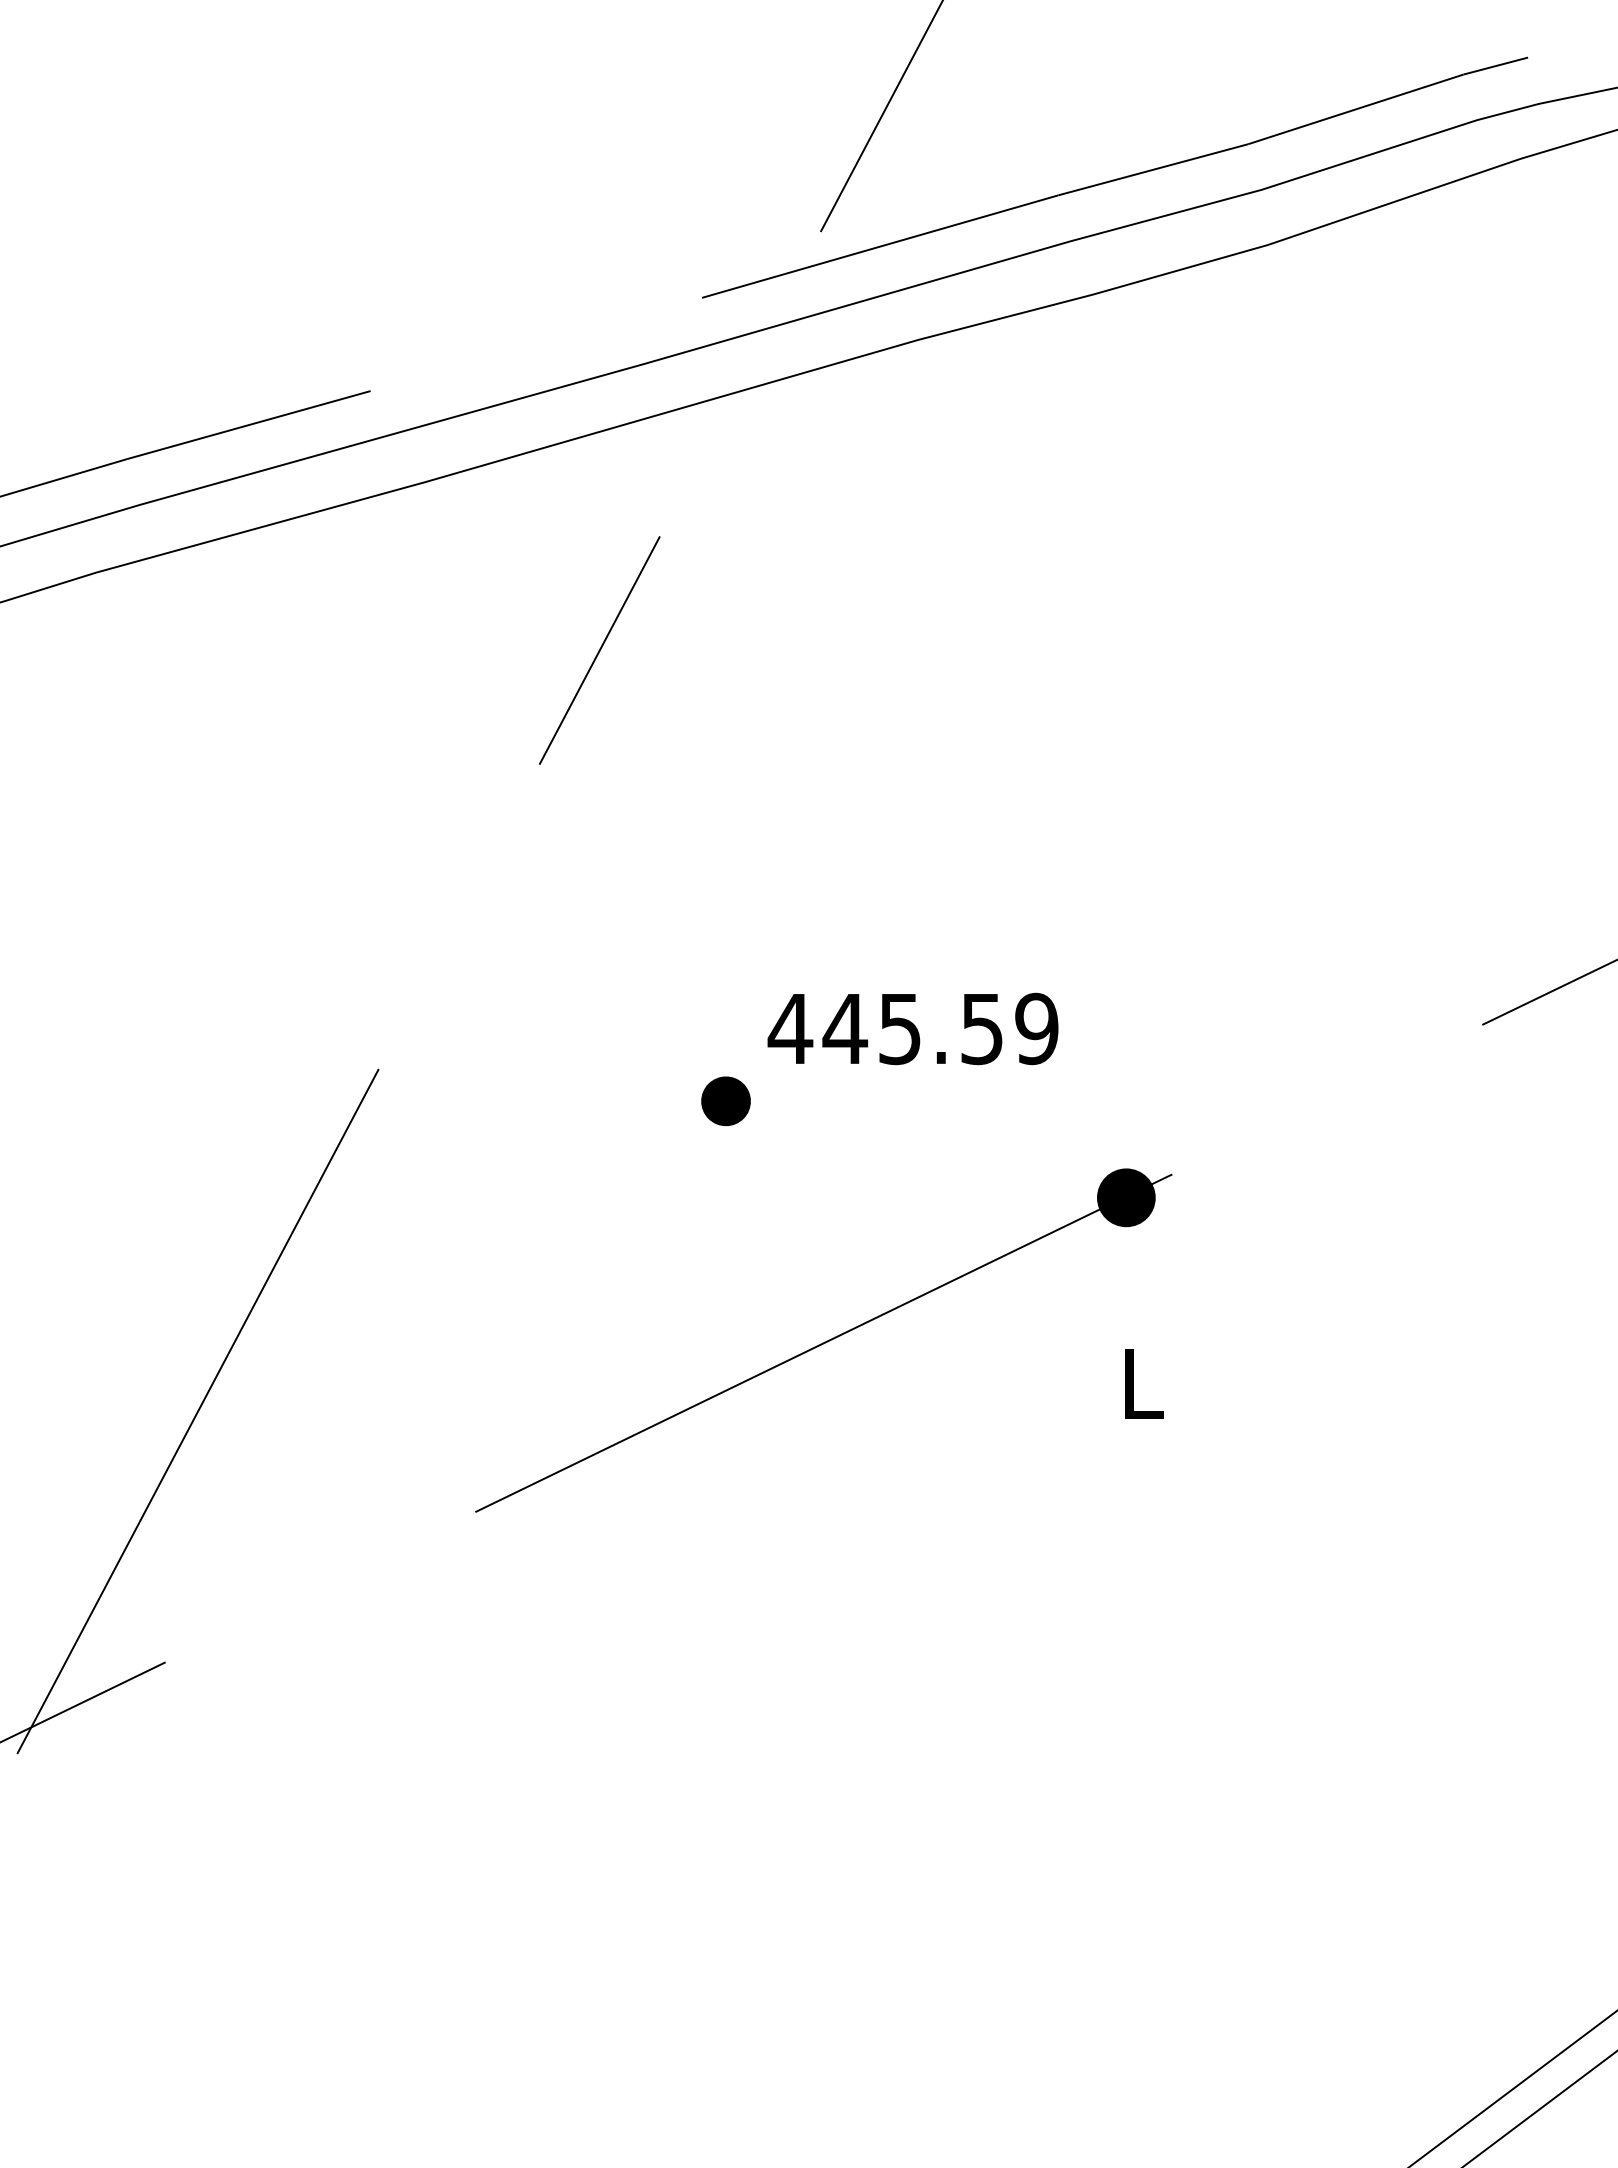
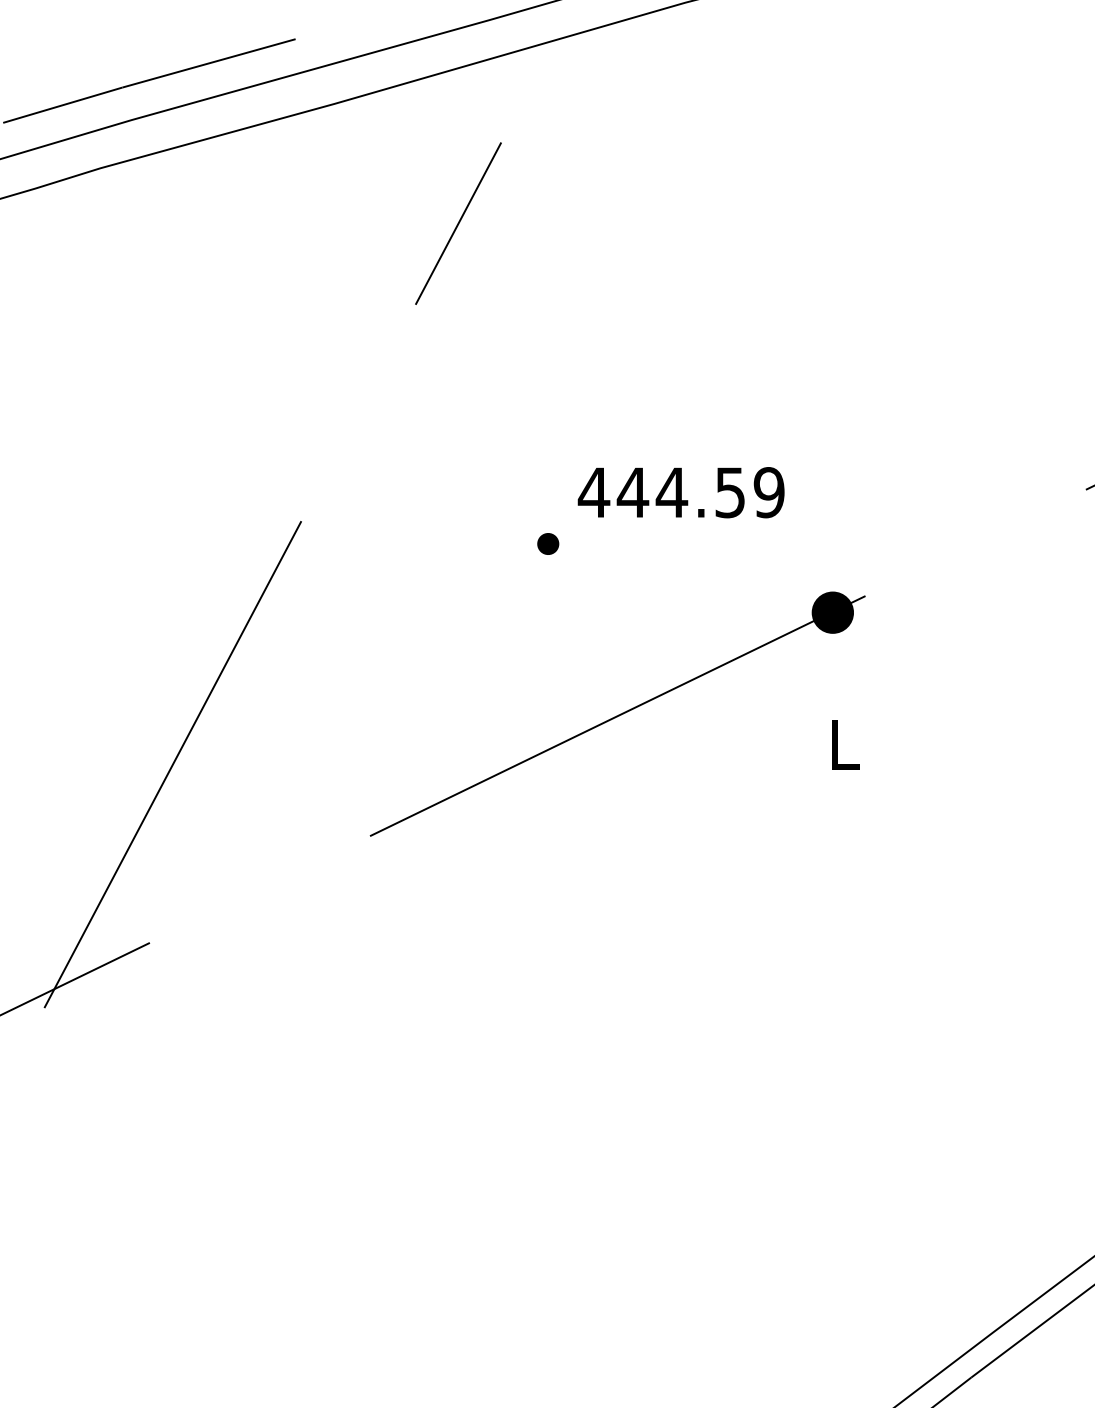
text: (899, 1029) -> (671, 493), 445.59 -> 444.59
part: (725, 1100) -> (547, 543), size x0.62

